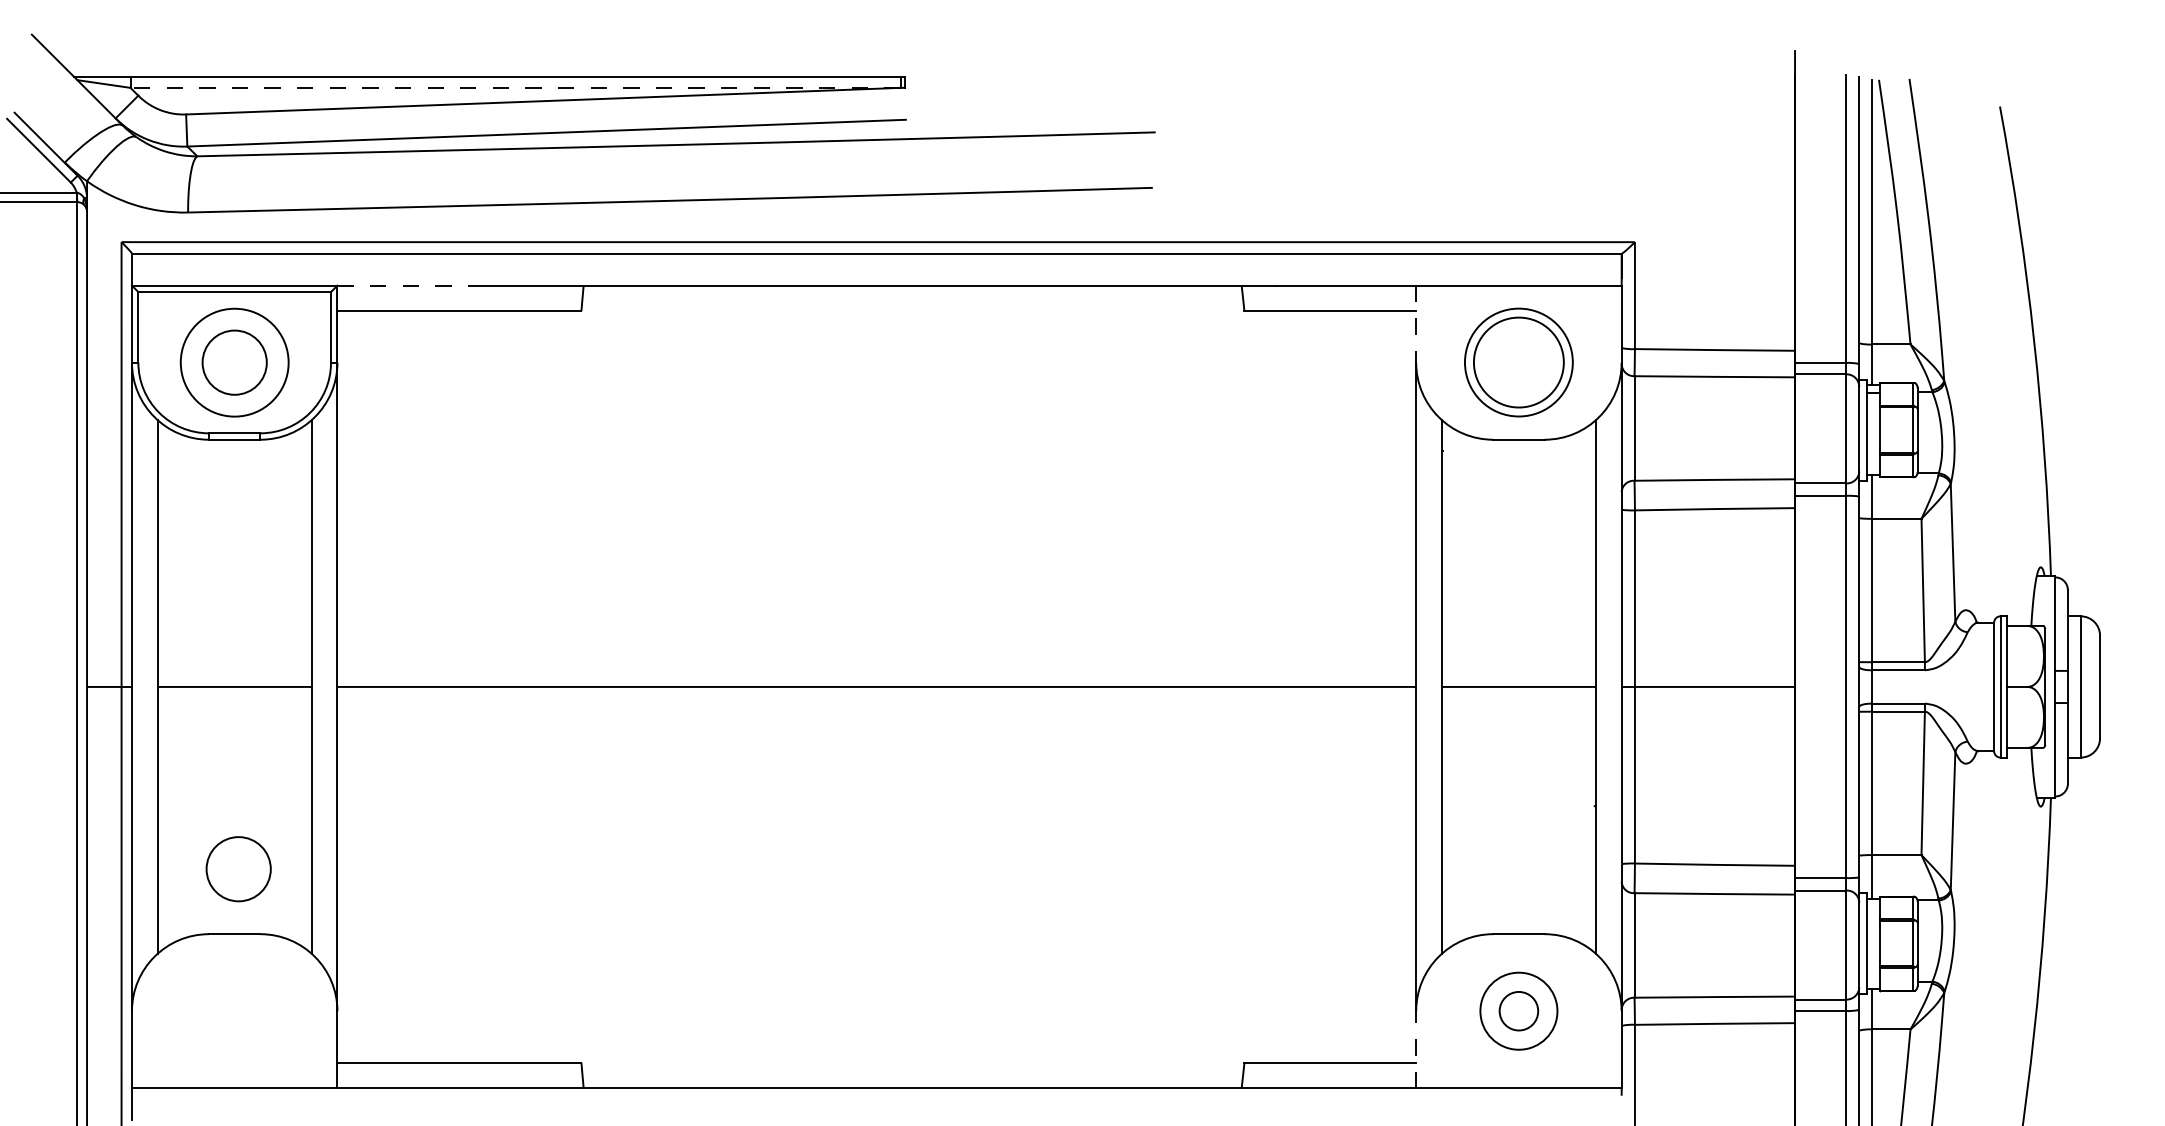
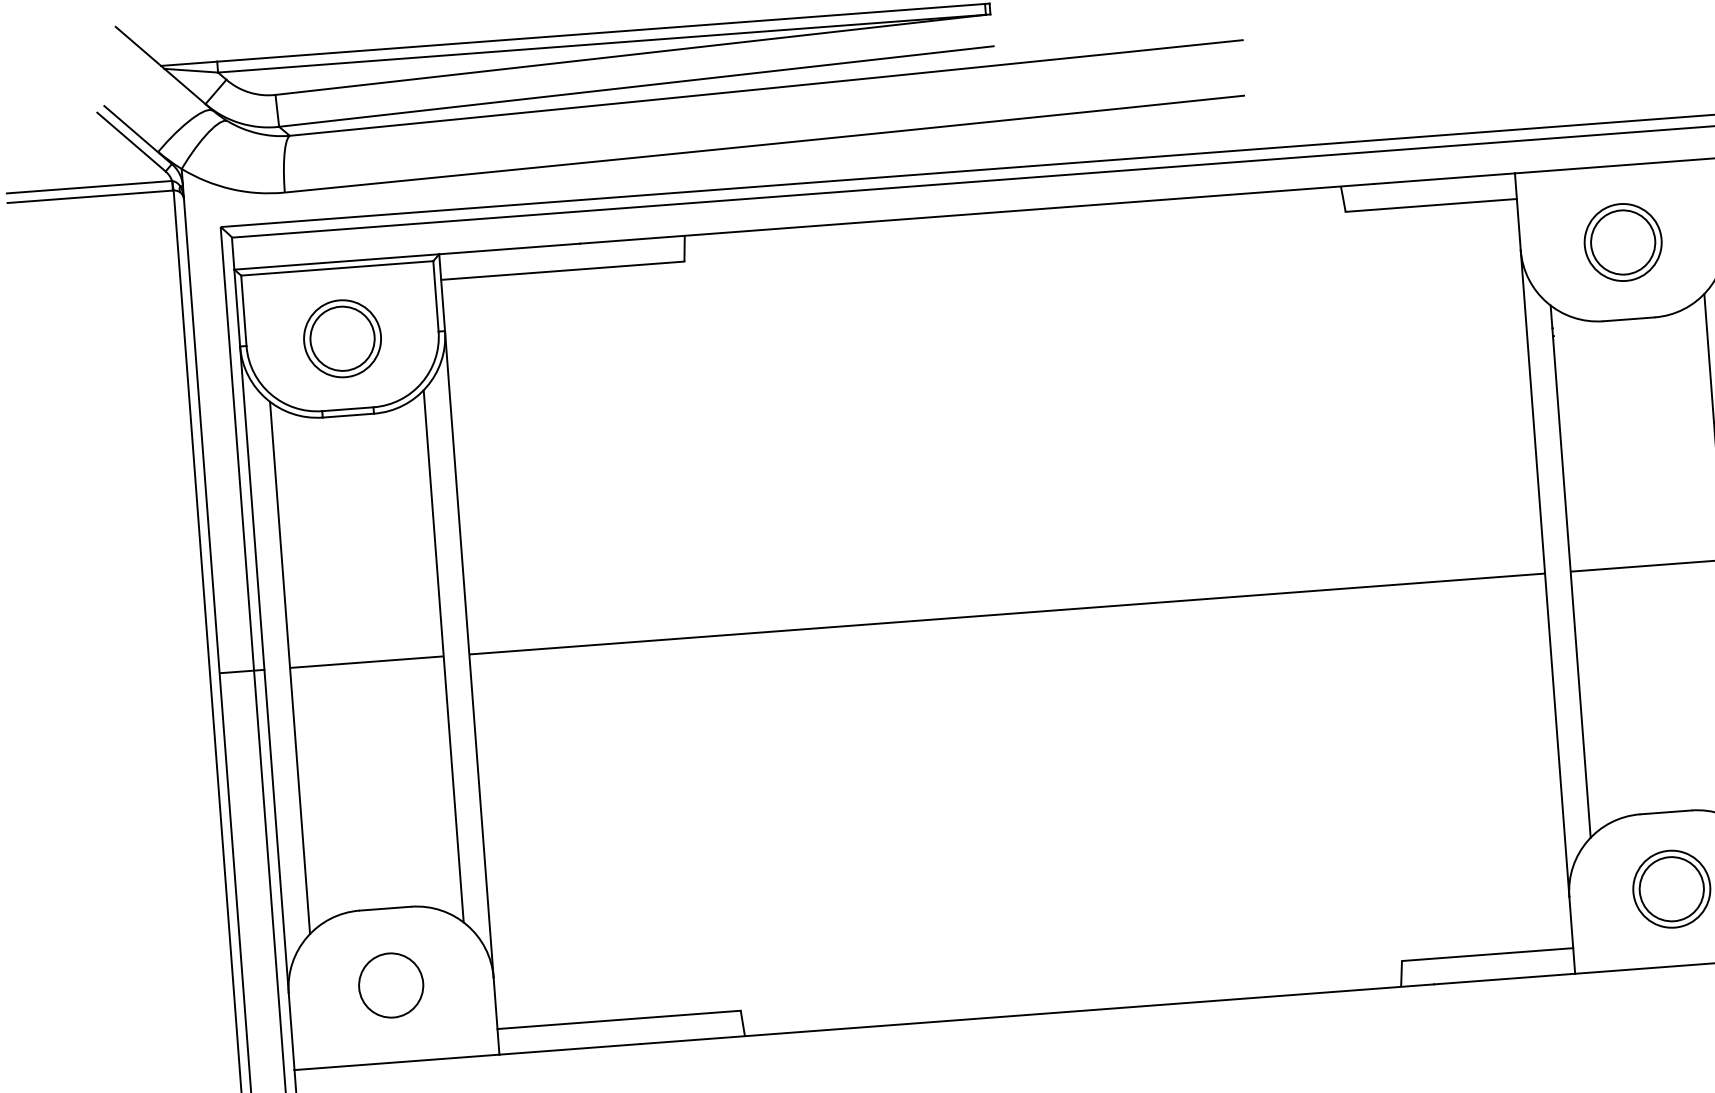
line: (515, 87) -> (601, 43), dashed -> solid
line: (408, 285) -> (510, 248), dashed -> solid
line: (1416, 324) -> (1518, 212), dashed -> solid
circle: (234, 362) -> (342, 338), size x0.71
part: (1518, 362) -> (1622, 242), size x0.71
circle: (238, 869) -> (391, 985), moved
circle: (1518, 1011) -> (1671, 889), size x1.67
line: (1416, 1049) -> (1572, 935), dashed -> solid

